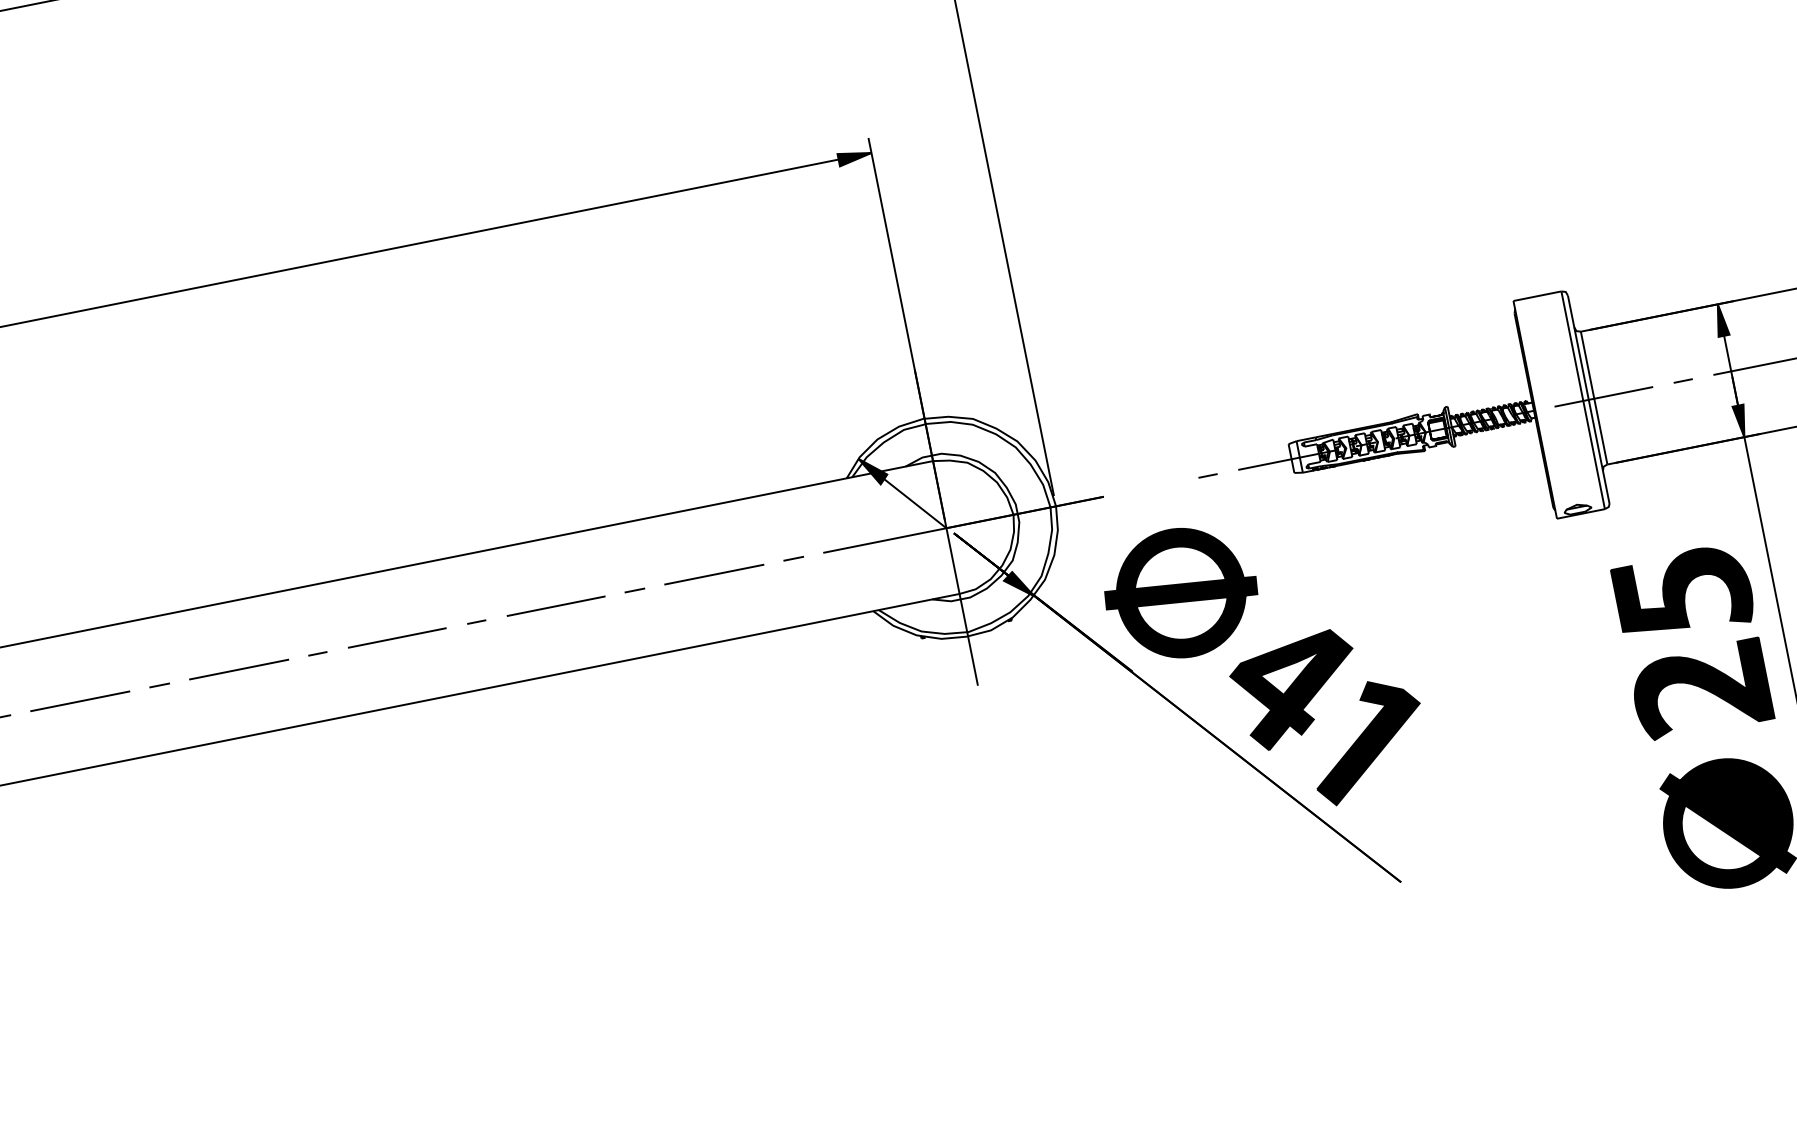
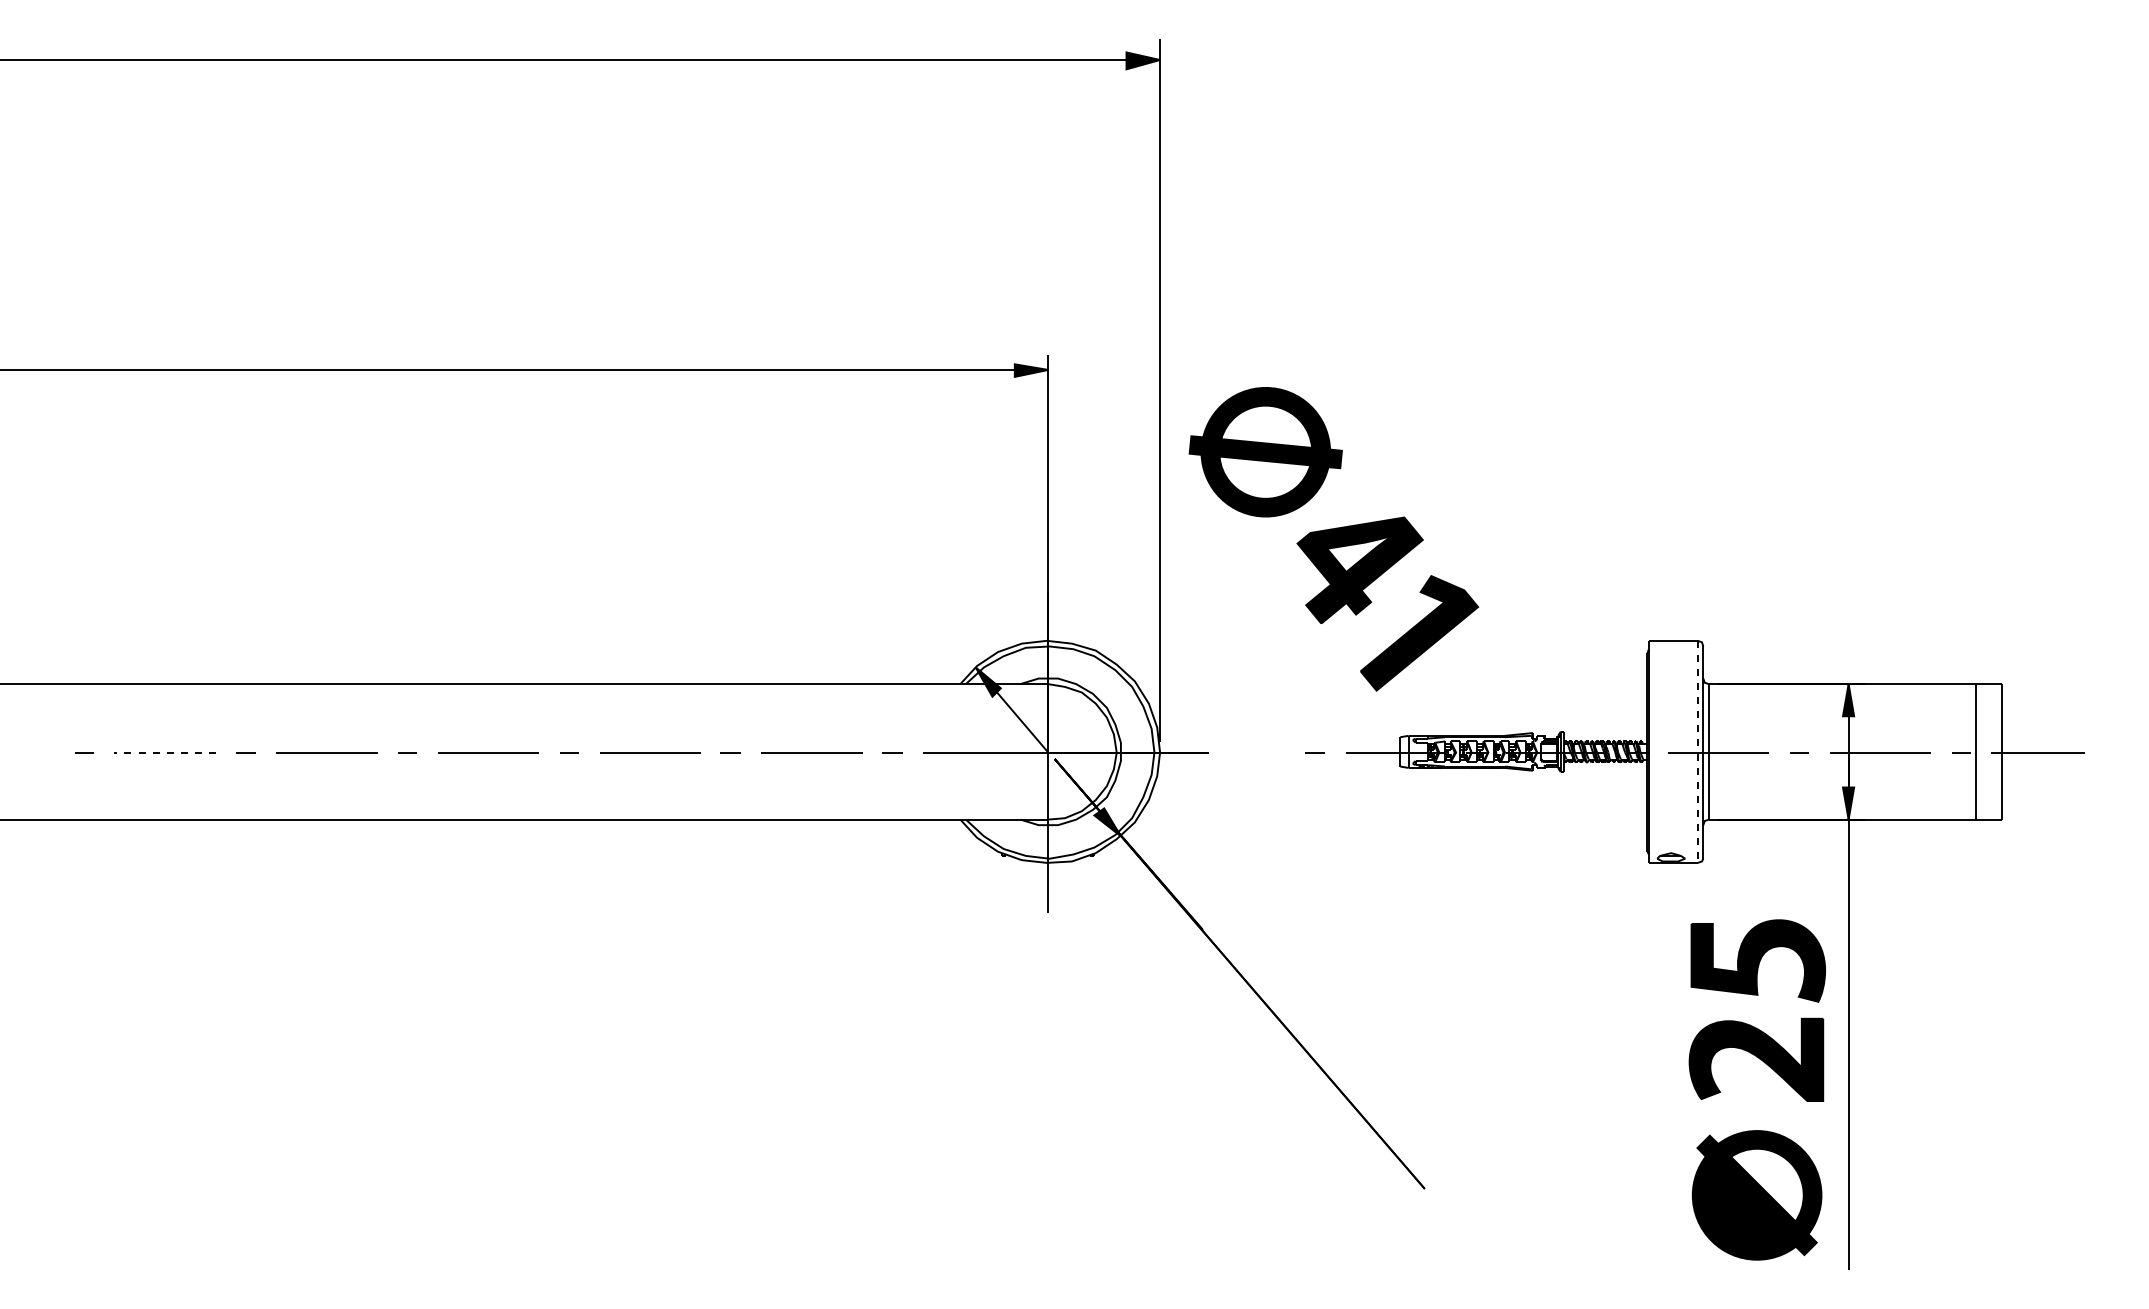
line: (1583, 400) -> (1697, 752), solid -> dashed
part: (1264, 665) -> (1333, 539), moved
line: (79, 701) -> (164, 752), solid -> dashed

